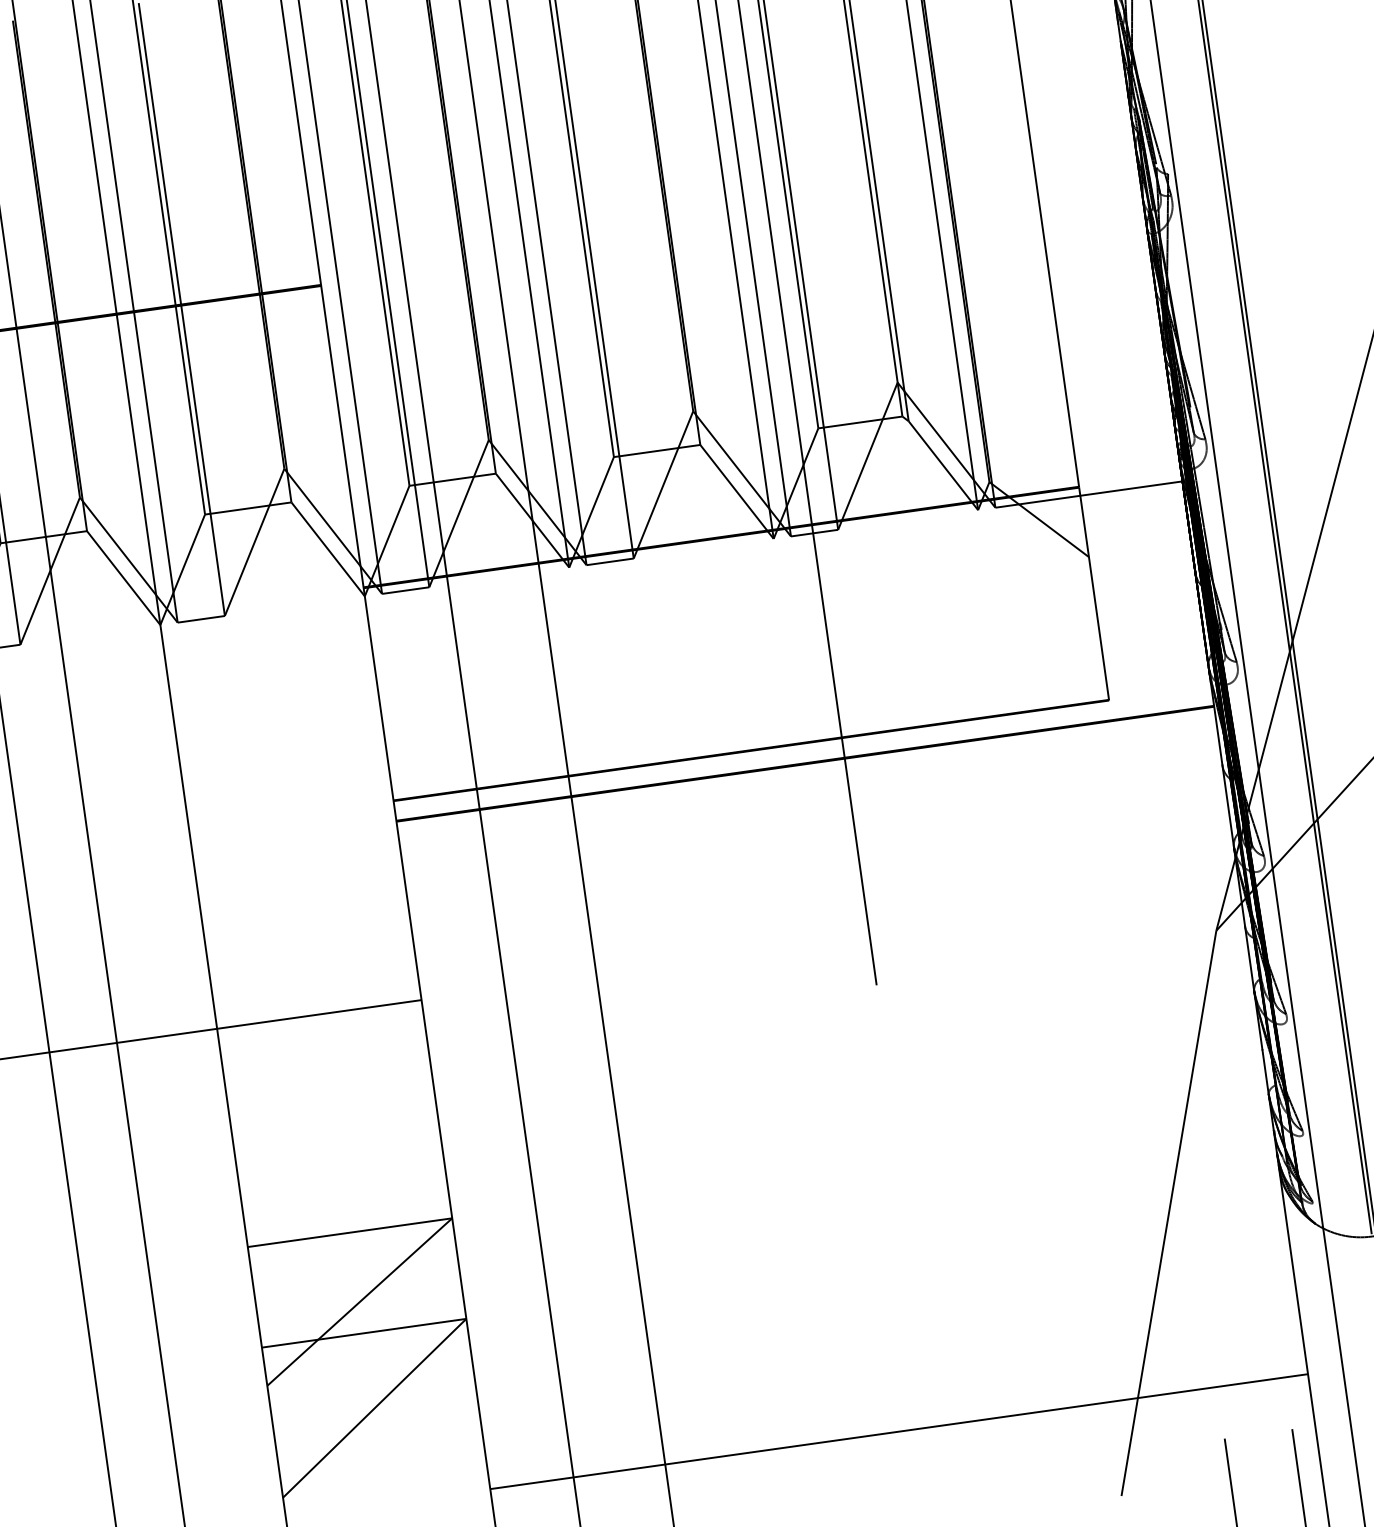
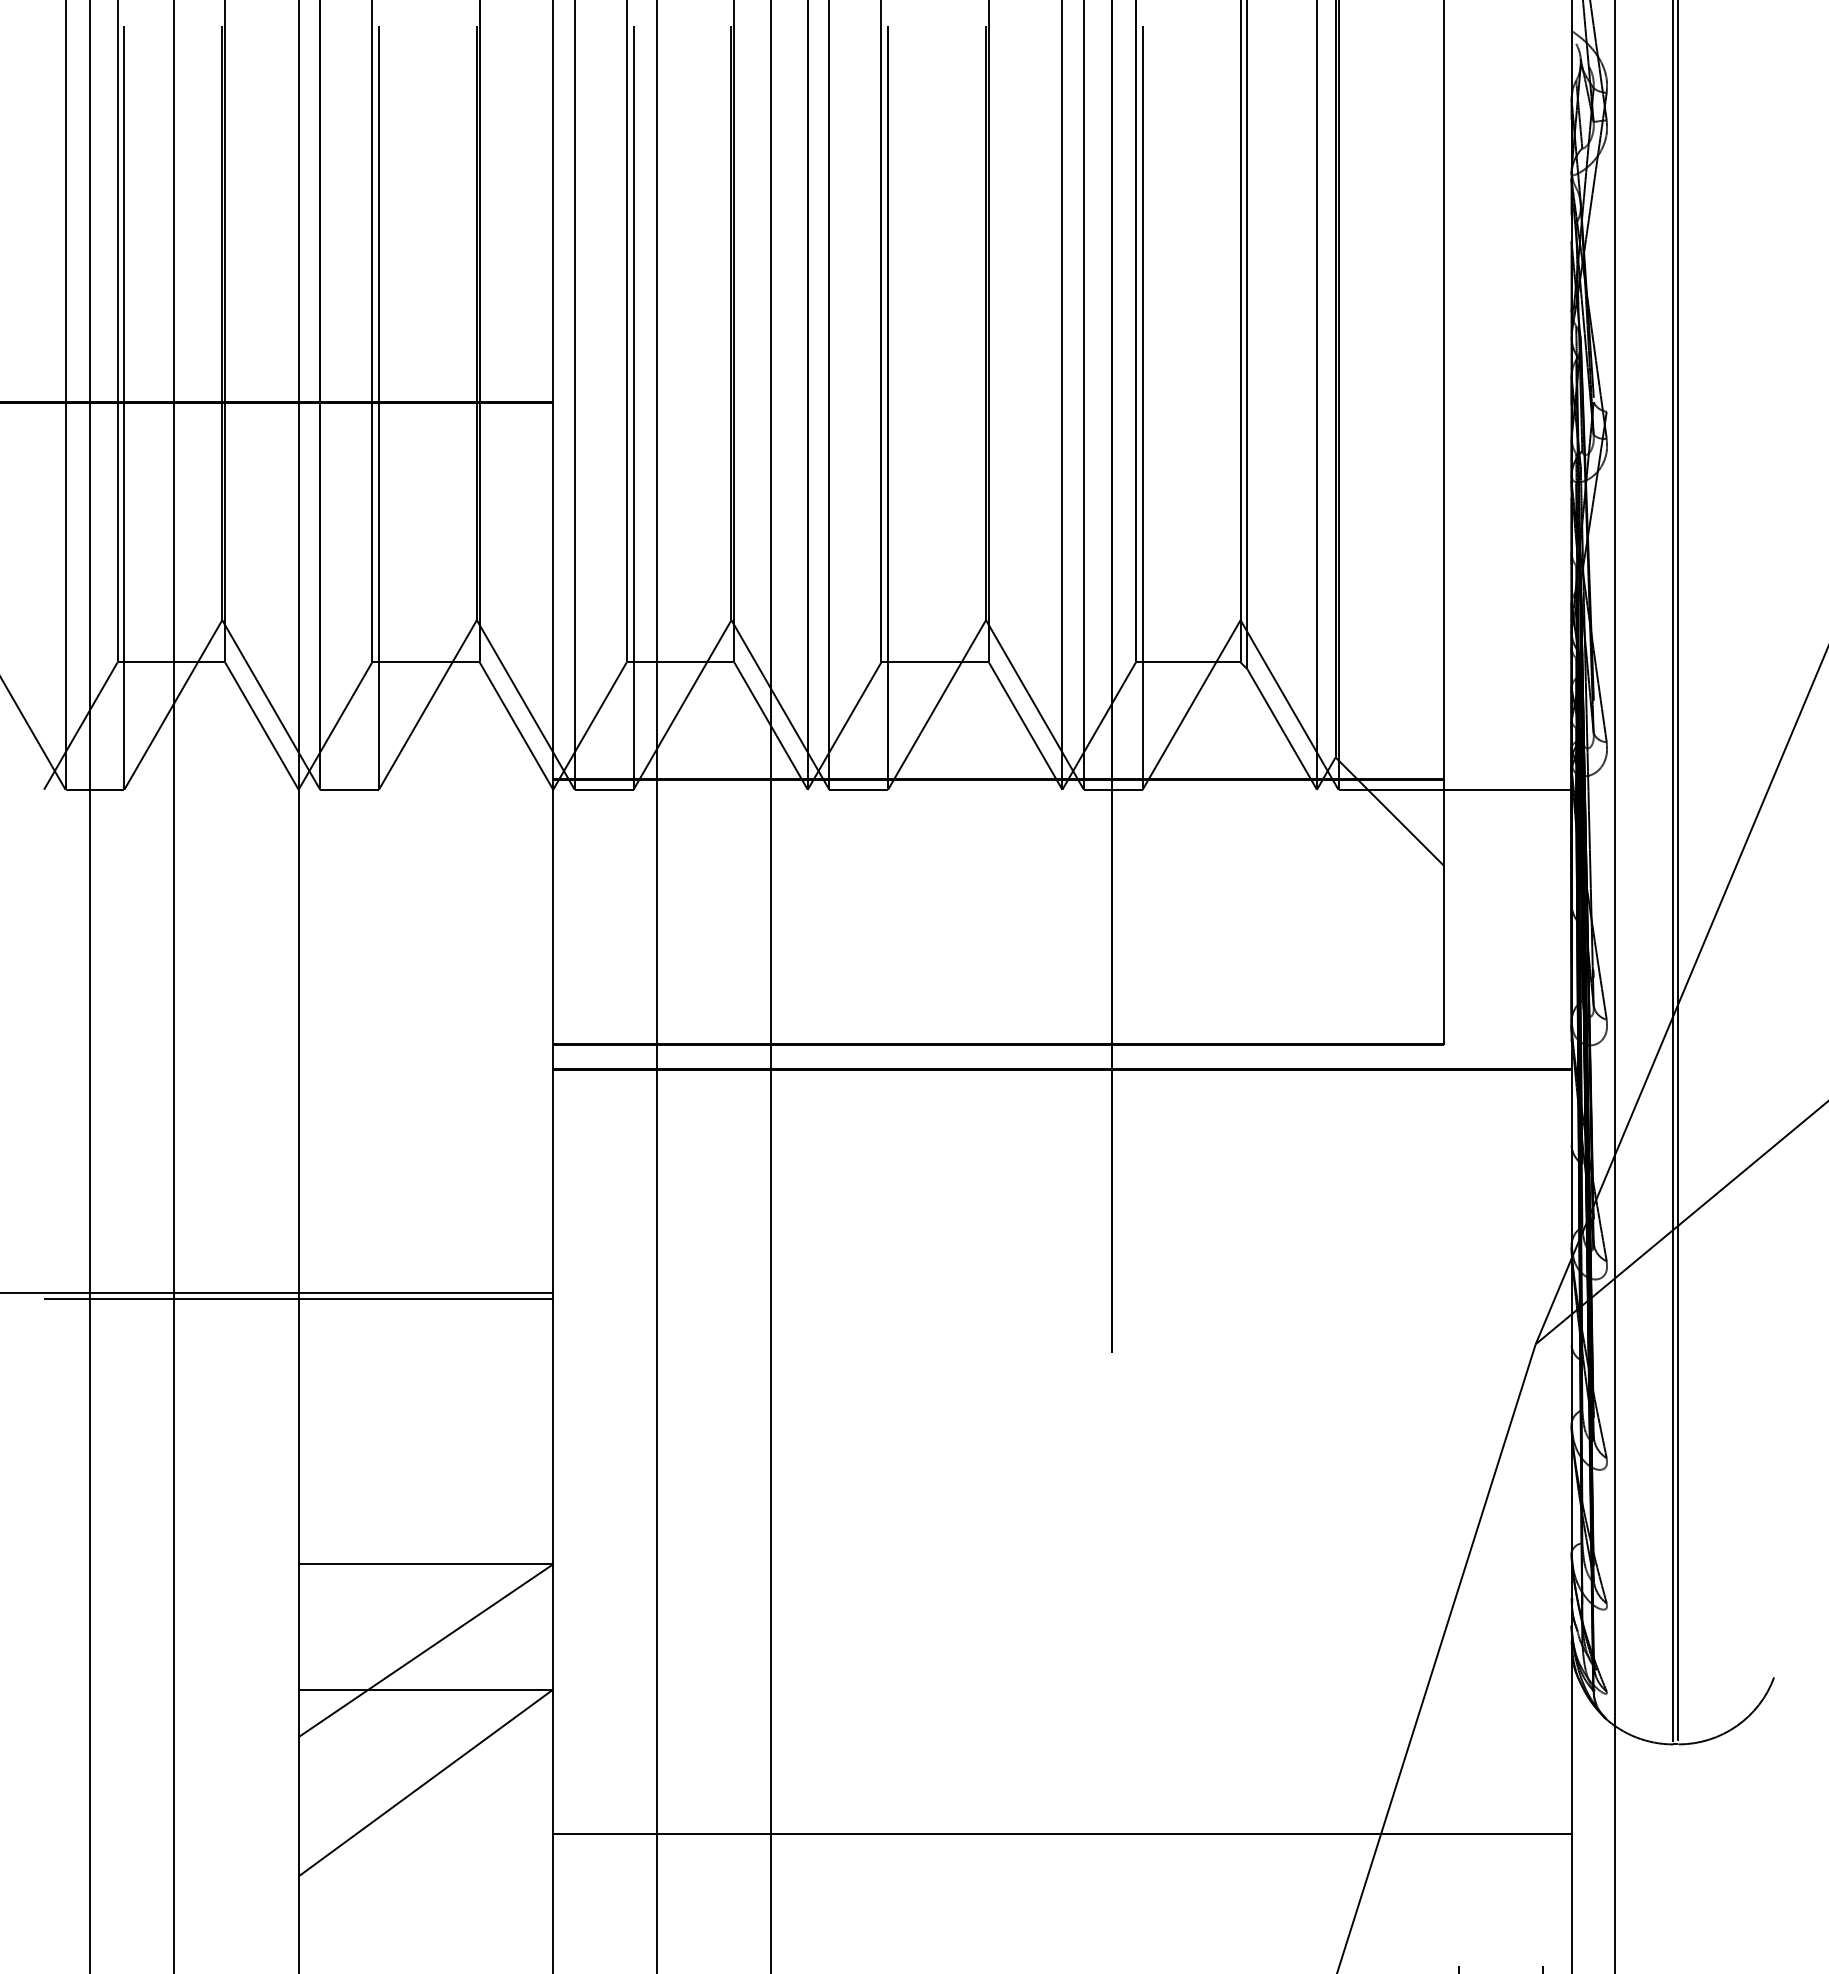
line: (217, 1033) -> (298, 1298), added
line: (899, 1431) -> (1062, 1833), moved

